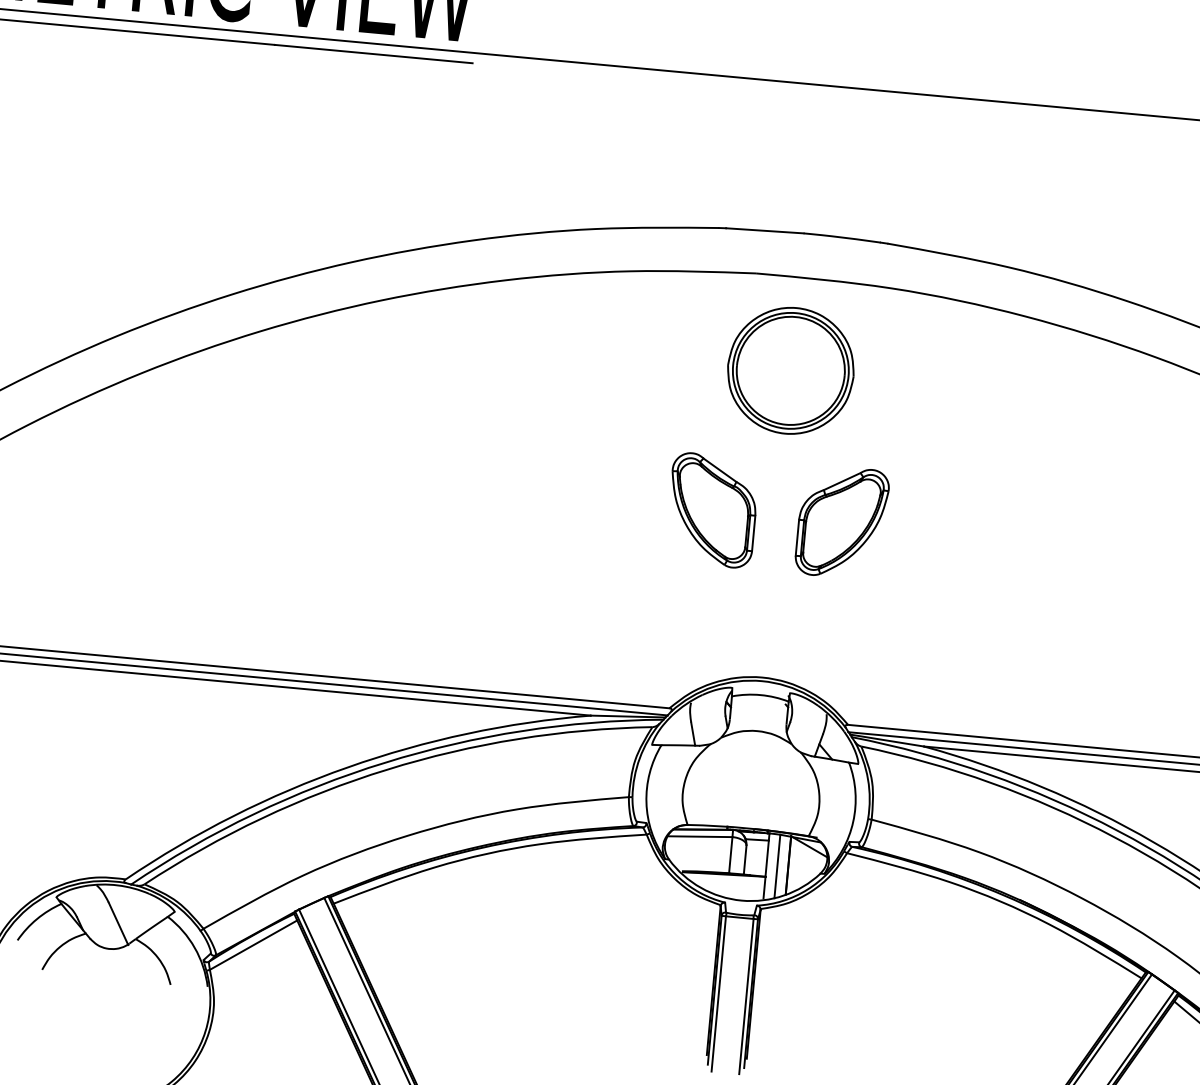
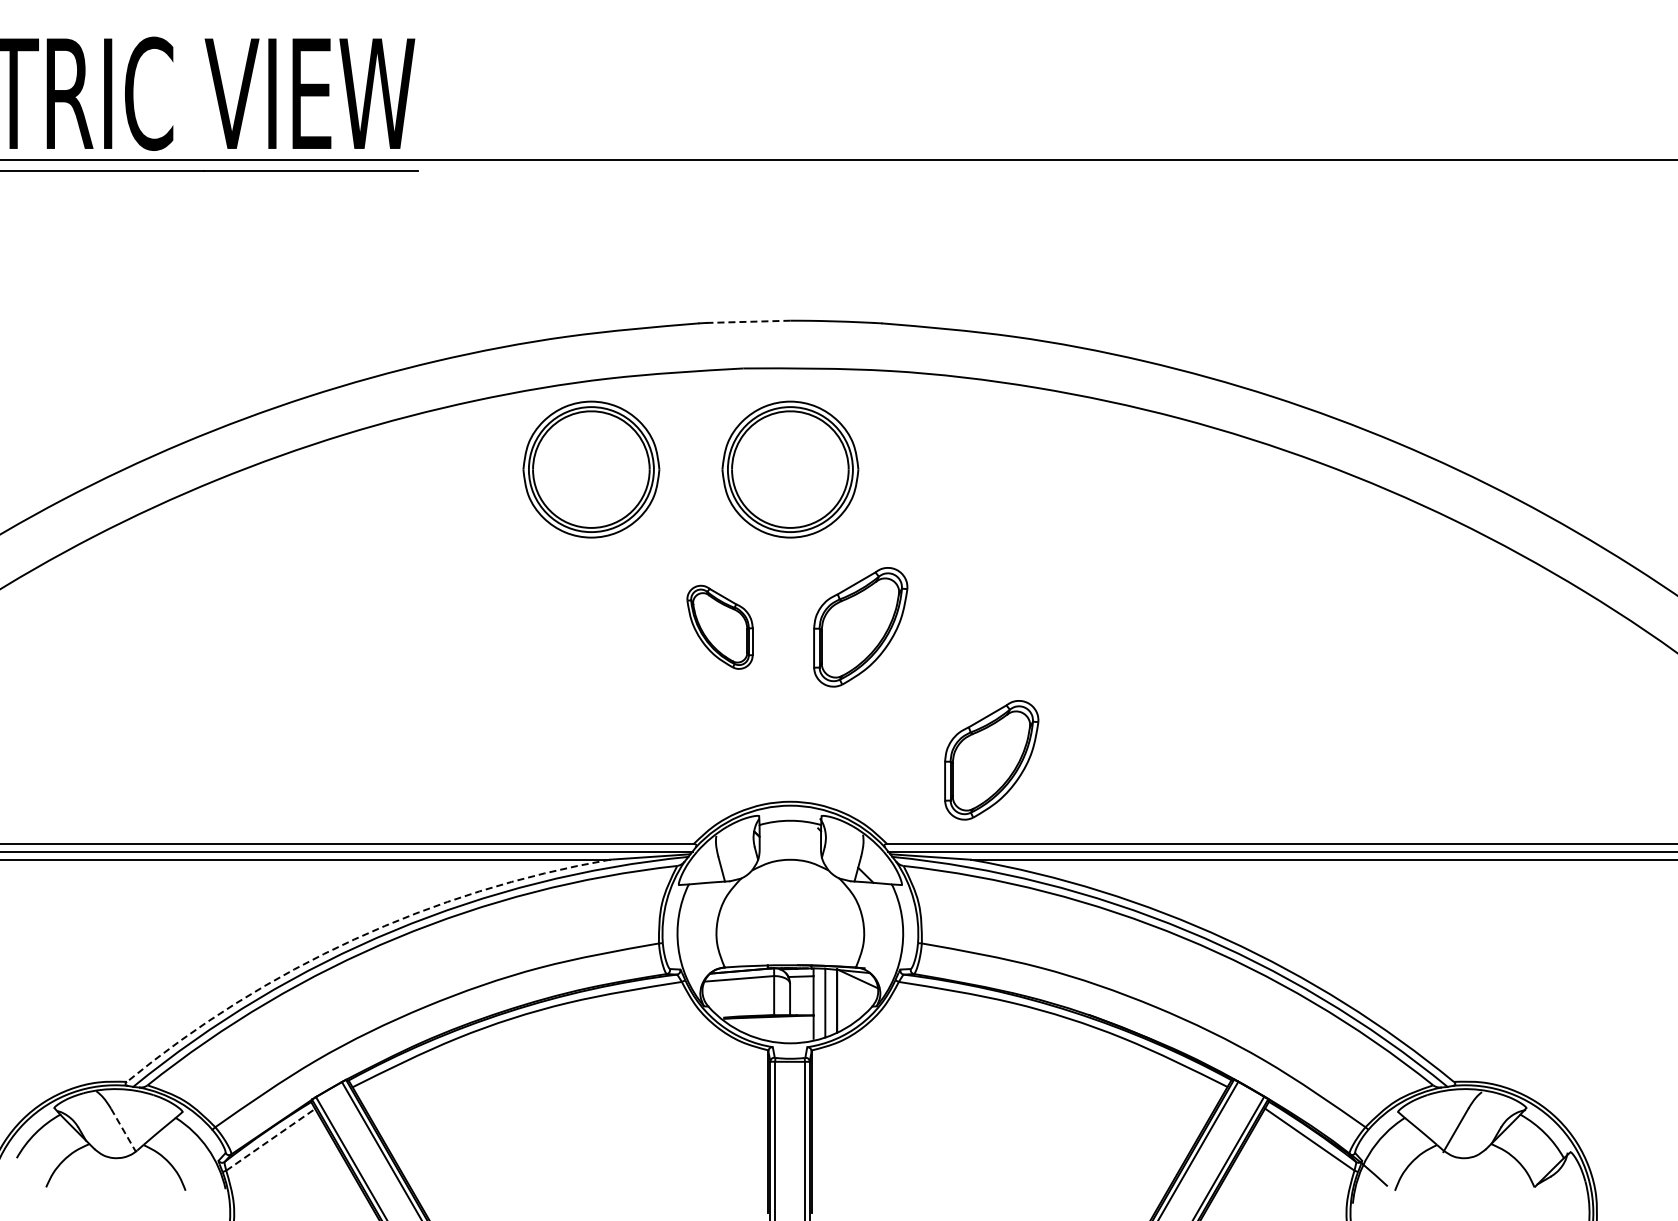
line: (764, 230) -> (748, 321), solid -> dashed
part: (607, 353) -> (591, 469), added
part: (711, 510) -> (719, 627), size x0.7
part: (951, 656) -> (991, 760), added
arc: (348, 767) -> (354, 939), solid -> dashed
line: (118, 923) -> (123, 1130), solid -> dashed
line: (254, 944) -> (271, 1139), solid -> dashed

